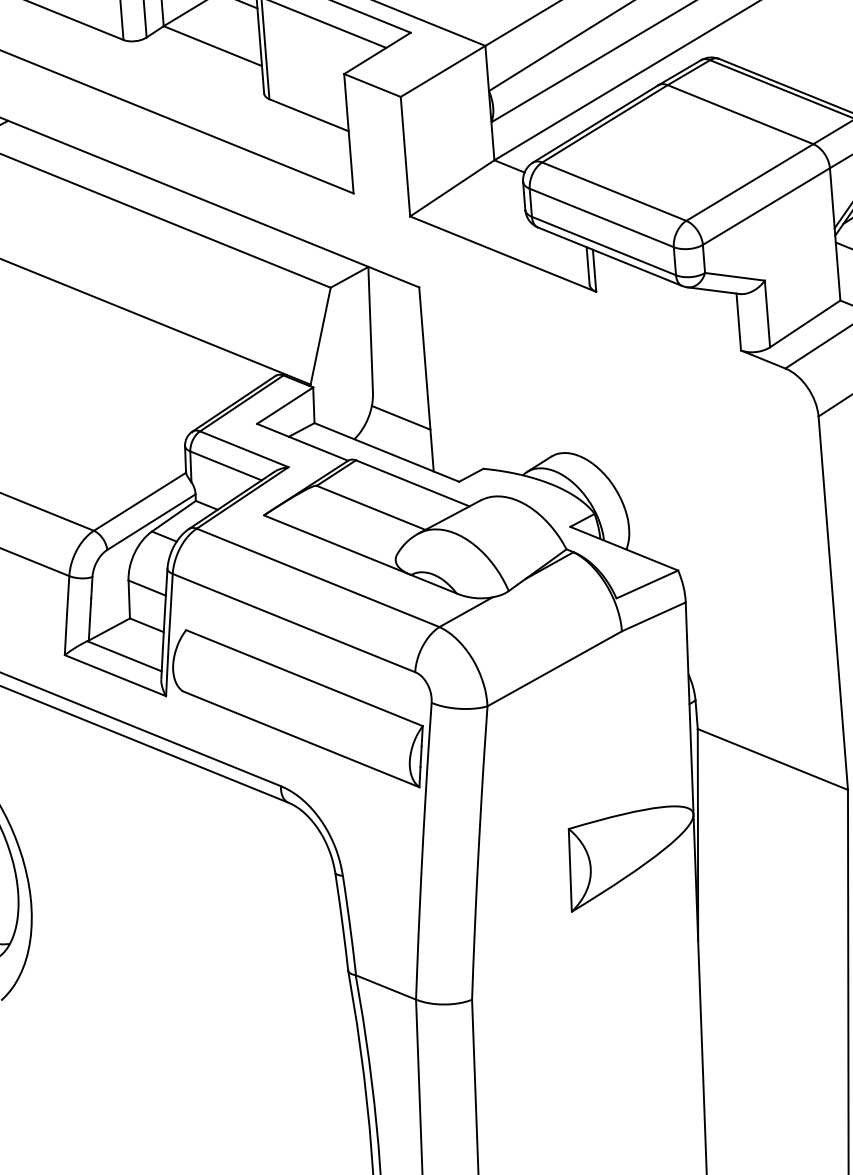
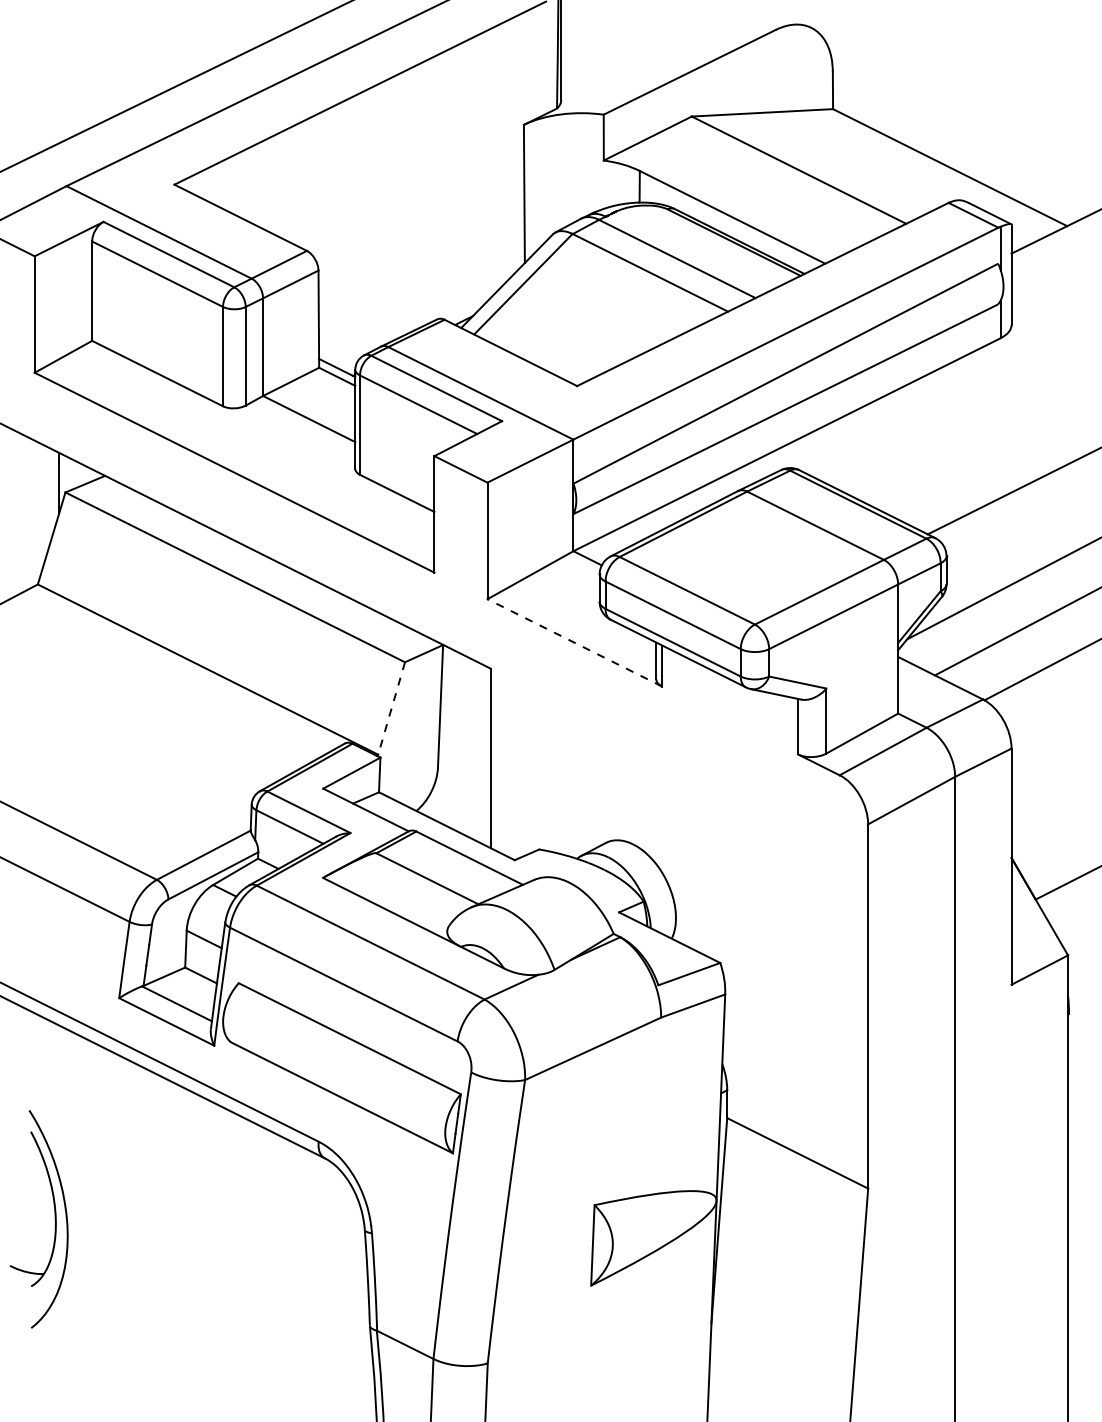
line: (502, 253) -> (574, 642), solid -> dashed
line: (320, 336) -> (391, 708), solid -> dashed
line: (400, 417) -> (462, 793), removed

